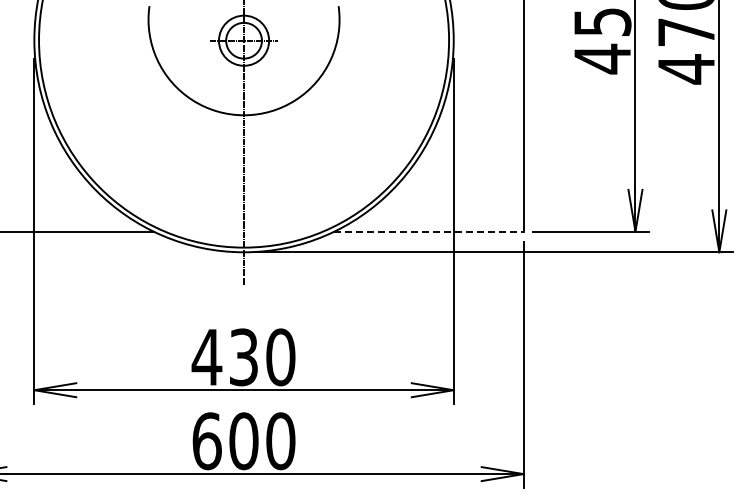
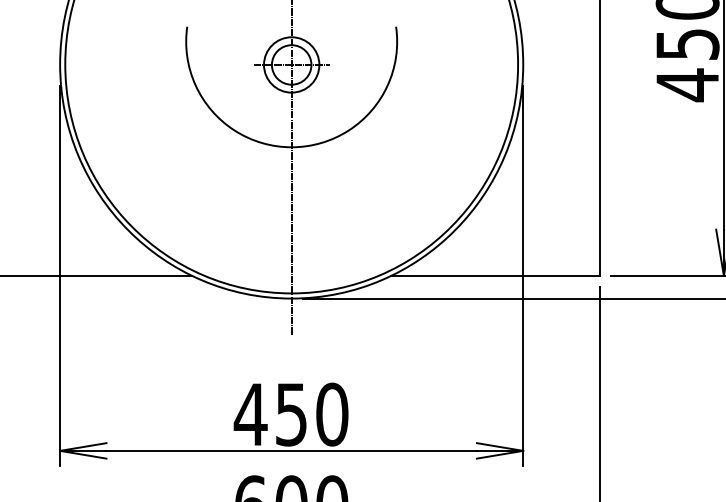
line: (428, 231) -> (495, 275), dashed -> solid
text: (243, 356) -> (291, 413), 430 -> 450

